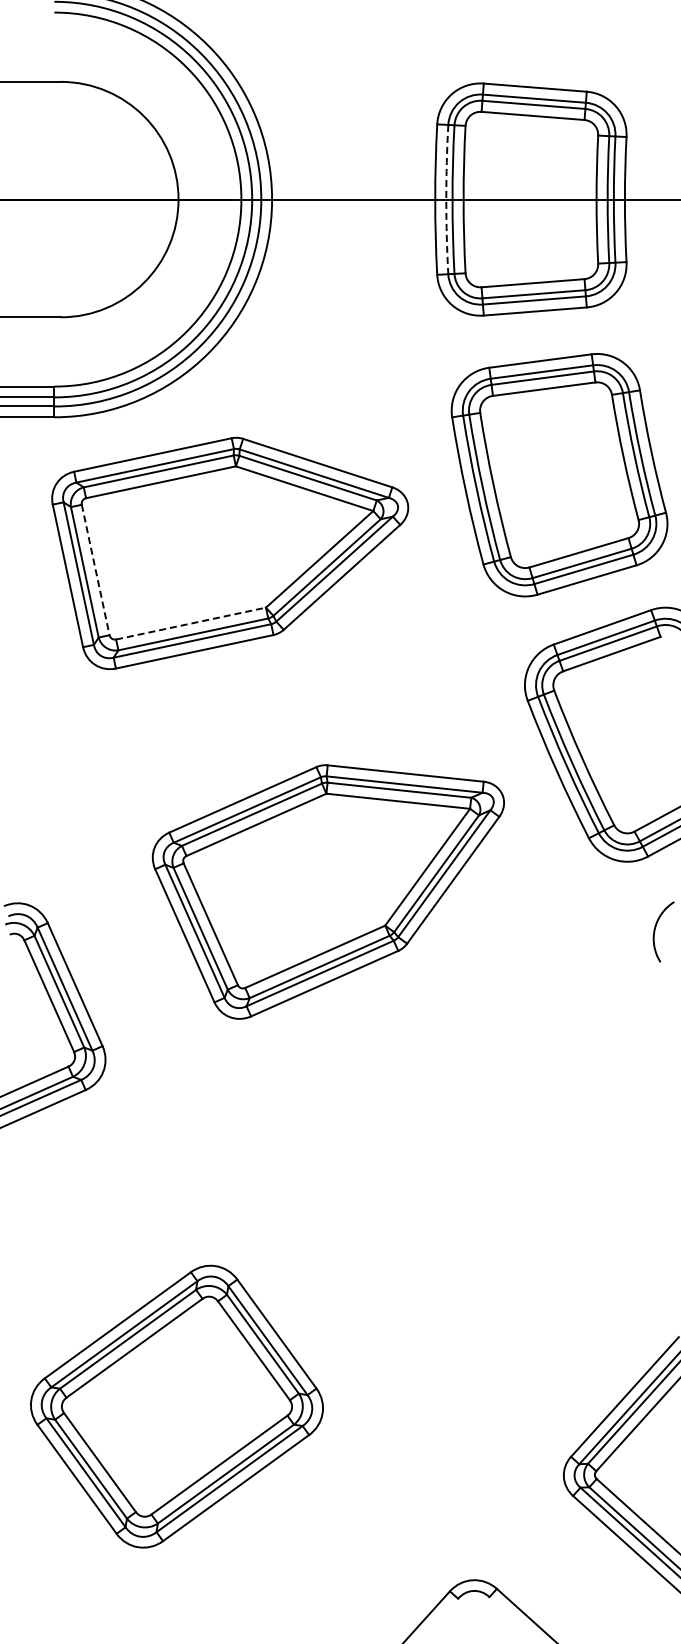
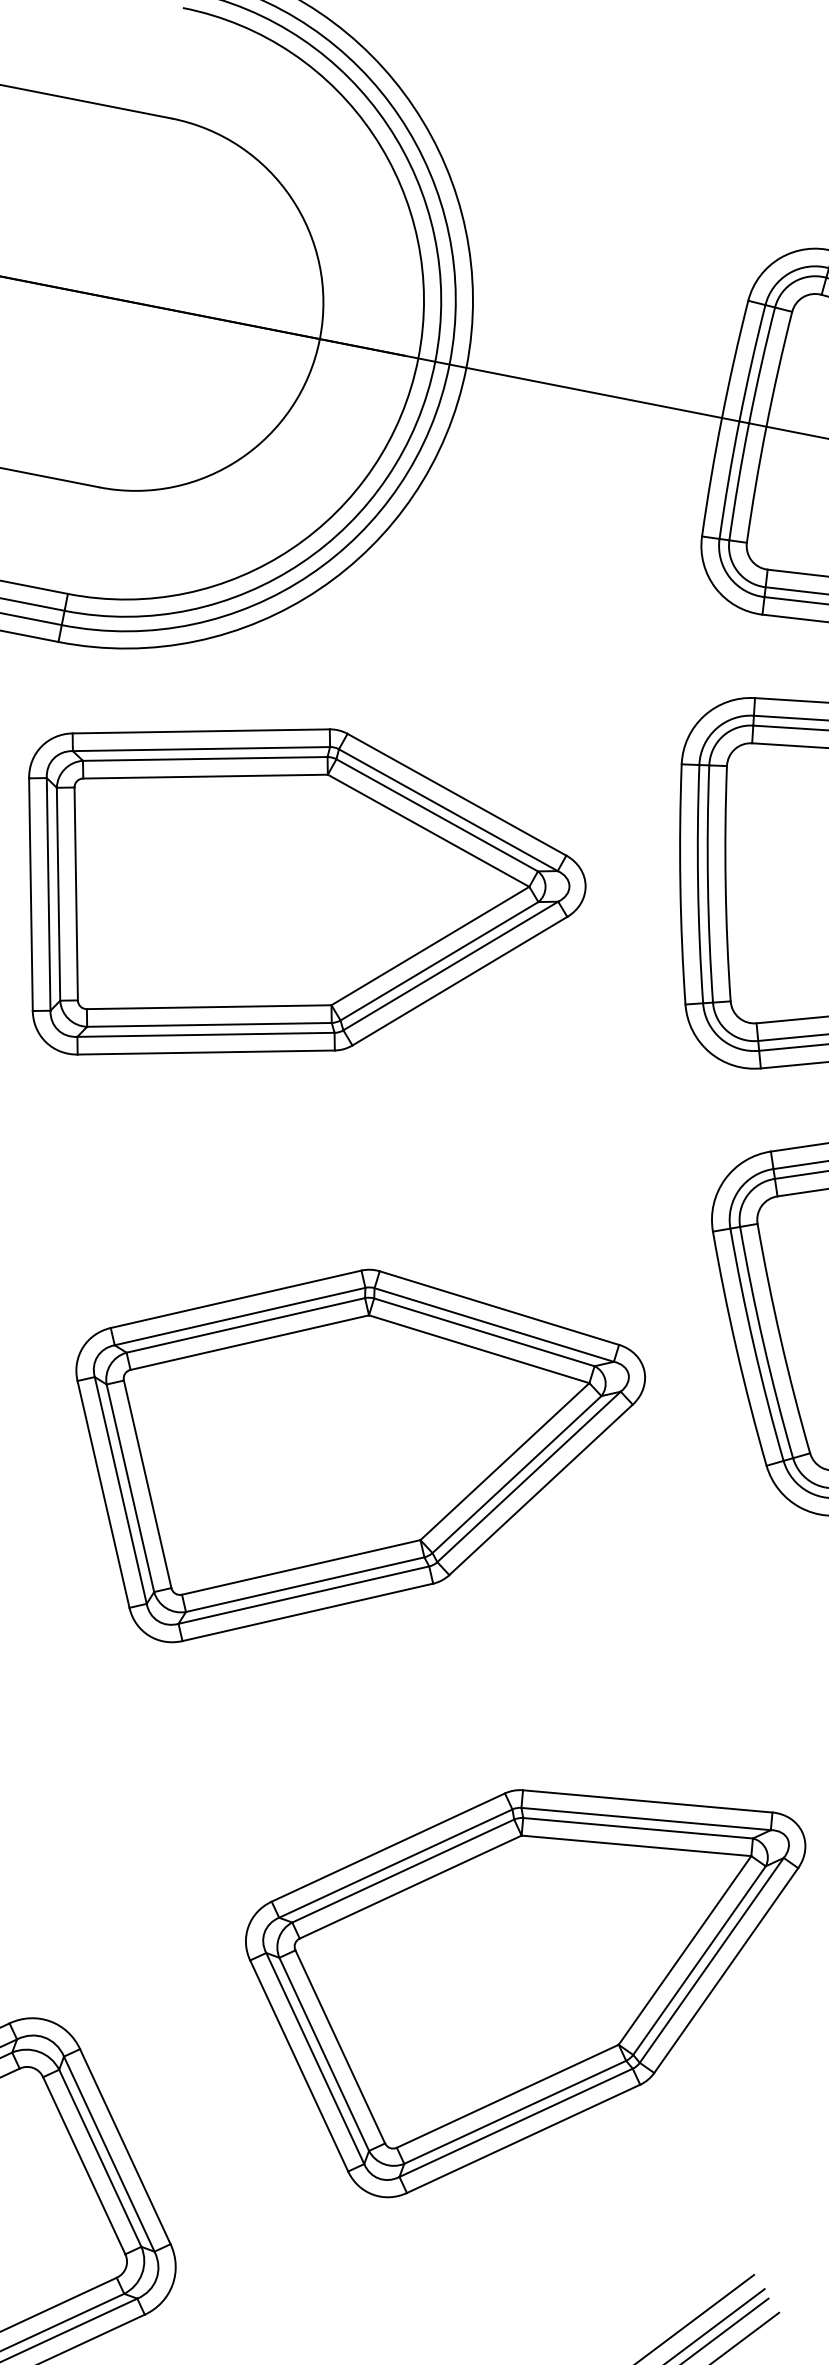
arc: (446, 199) -> (739, 421), dashed -> solid
line: (95, 570) -> (75, 894), dashed -> solid
line: (191, 623) -> (209, 1007), dashed -> solid
part: (491, 1191) -> (505, 1989), added

